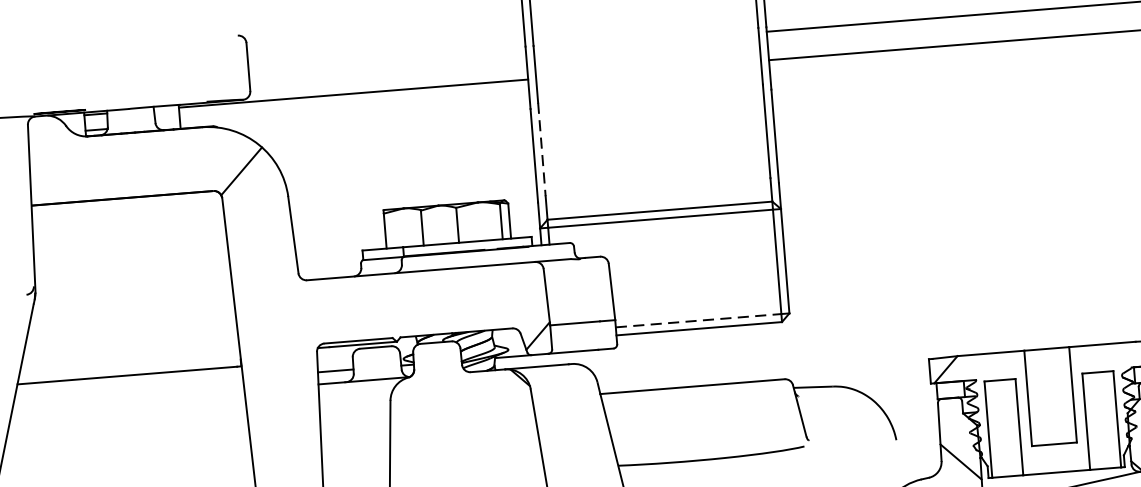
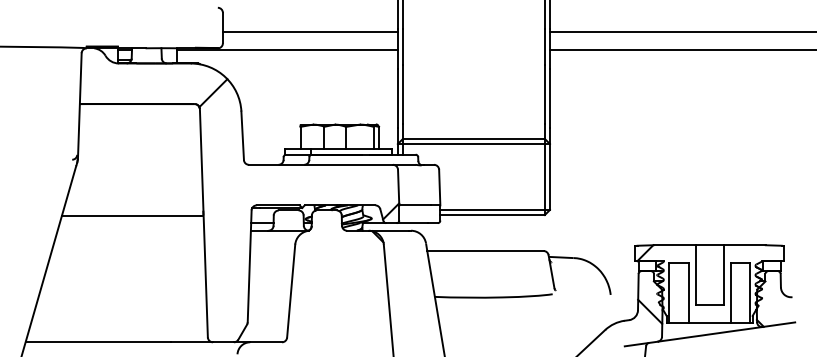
line: (386, 63) -> (309, 32), added
line: (541, 149) -> (402, 94), dashed -> solid
line: (699, 319) -> (493, 209), dashed -> solid

